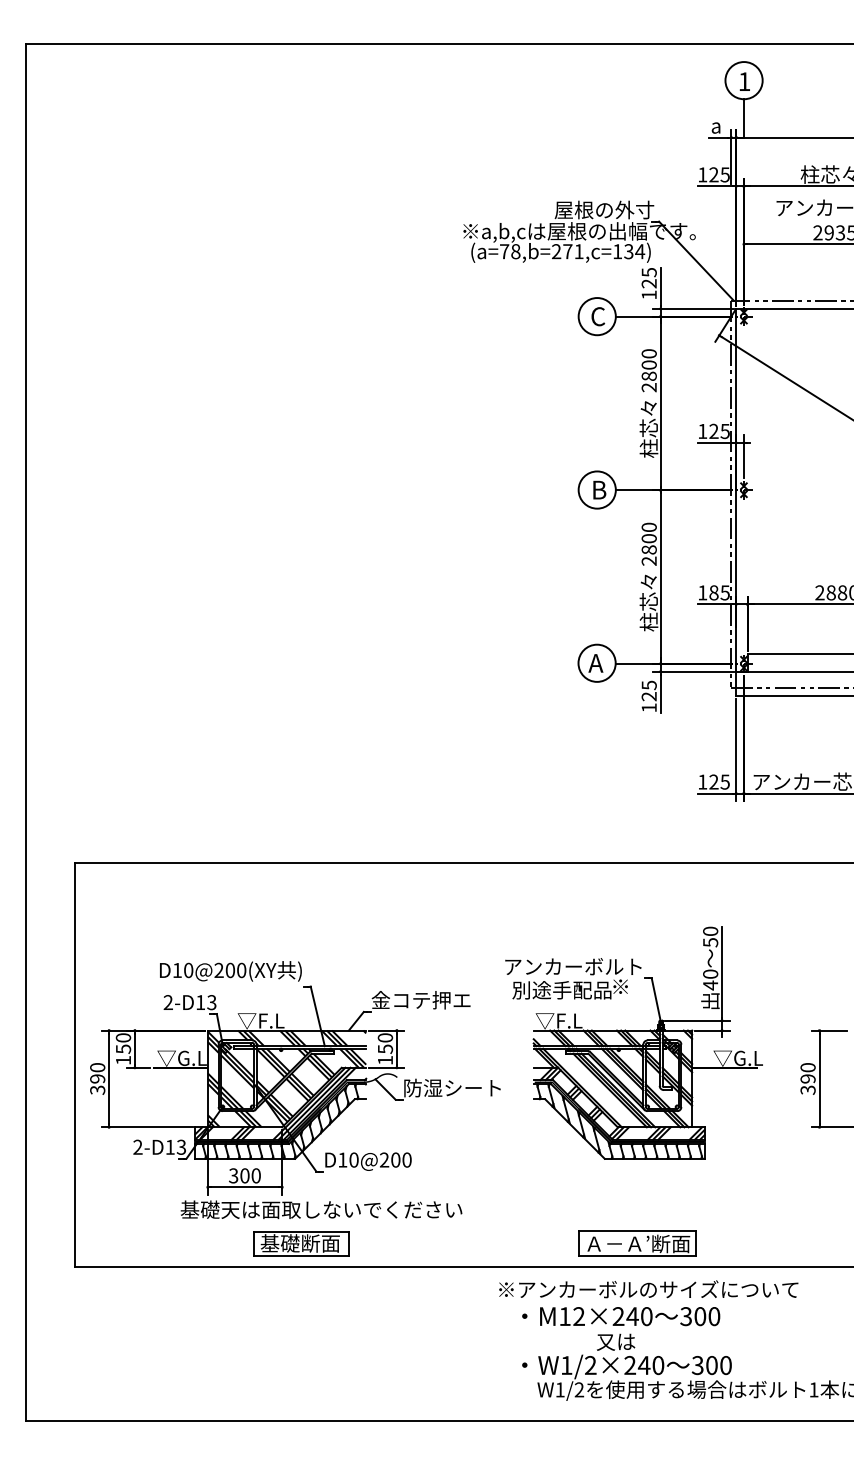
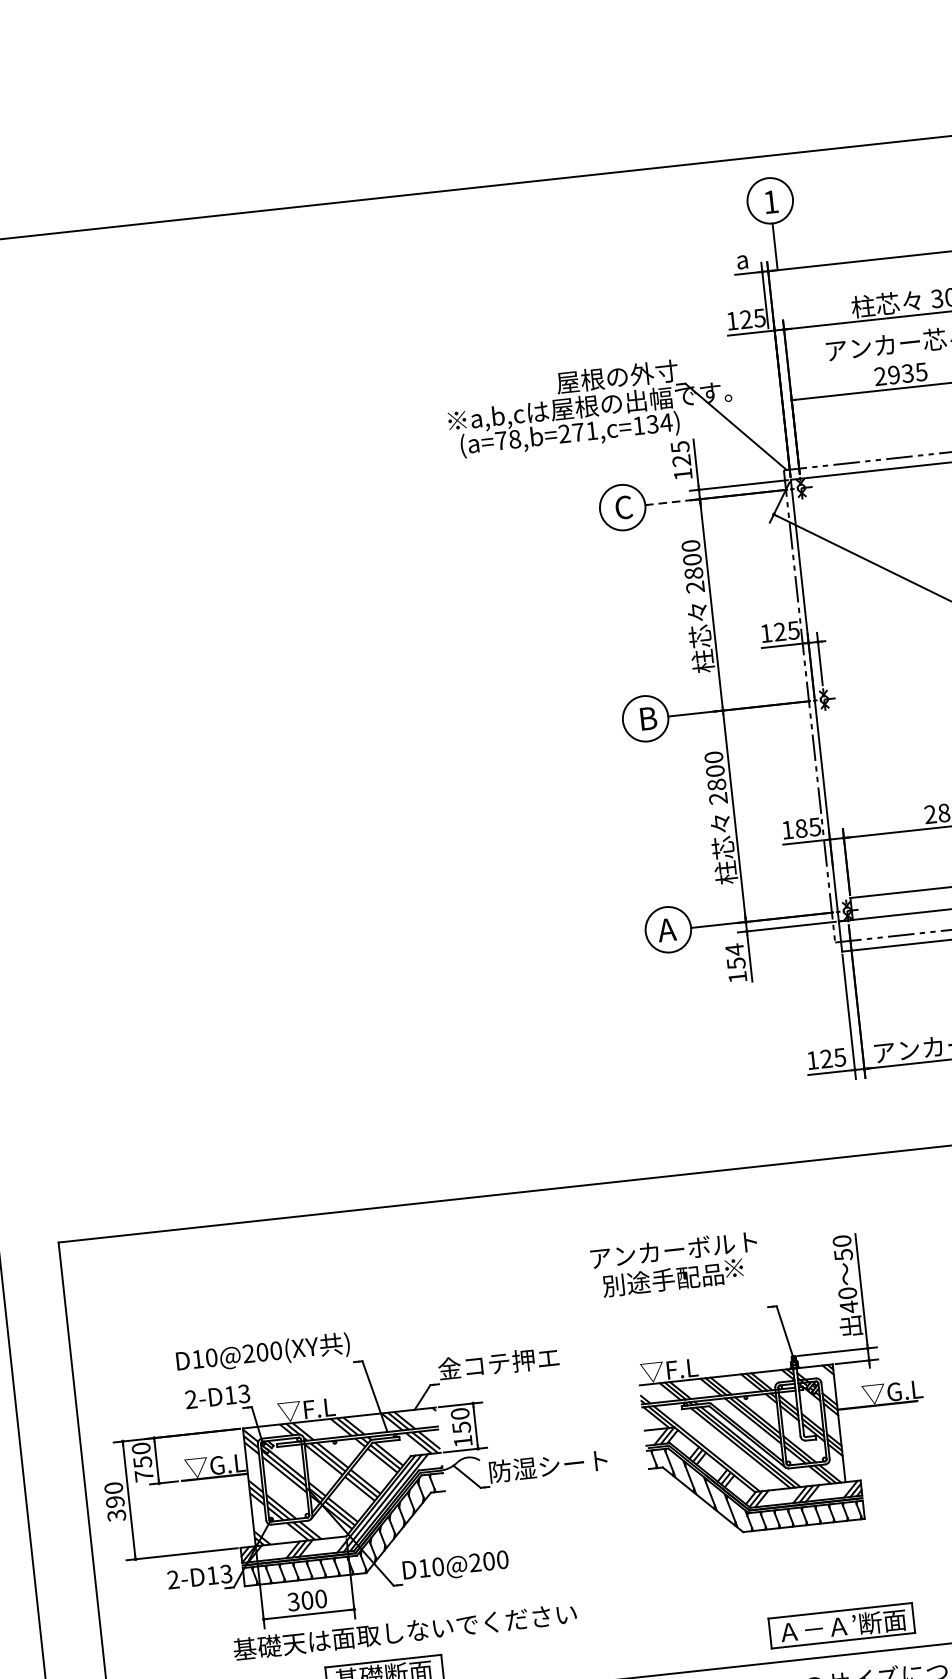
line: (635, 316) -> (669, 502), solid -> dashed
text: (648, 690) -> (734, 956), 125 -> 154
text: (573, 978) -> (675, 1264), moved
text: (123, 1059) -> (144, 1474), 150 -> 750
part: (637, 1243) -> (841, 1625), moved

